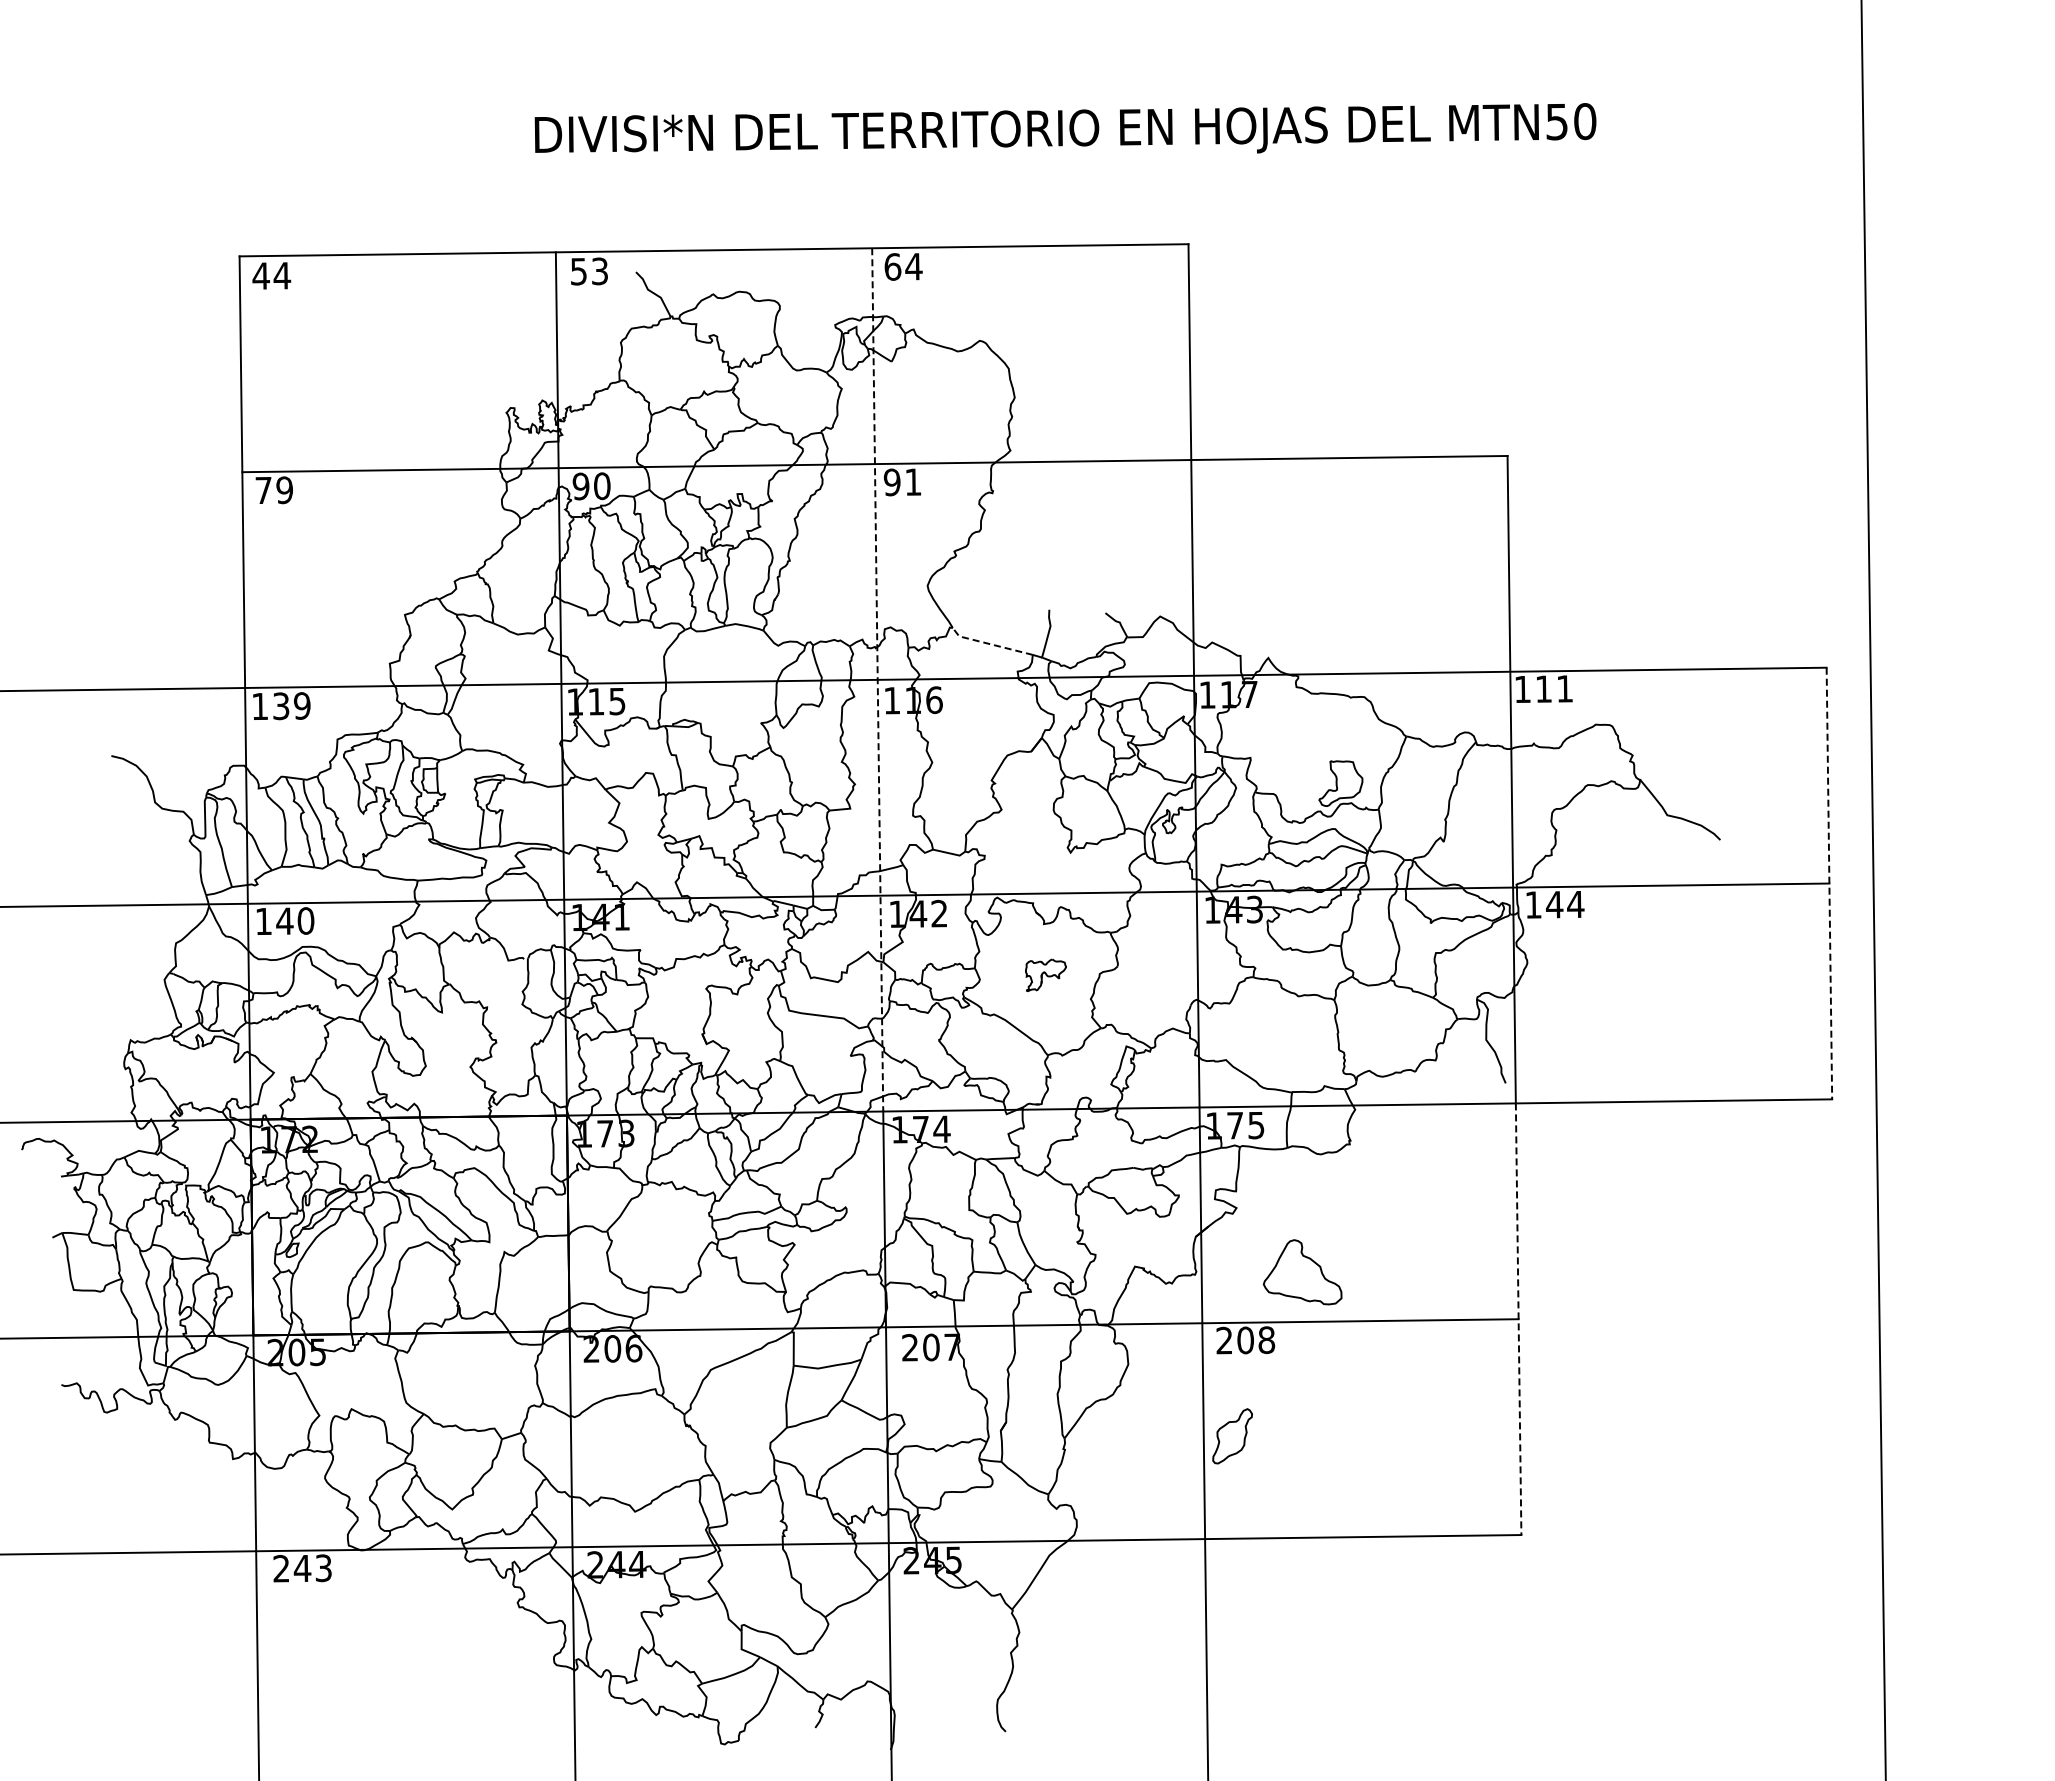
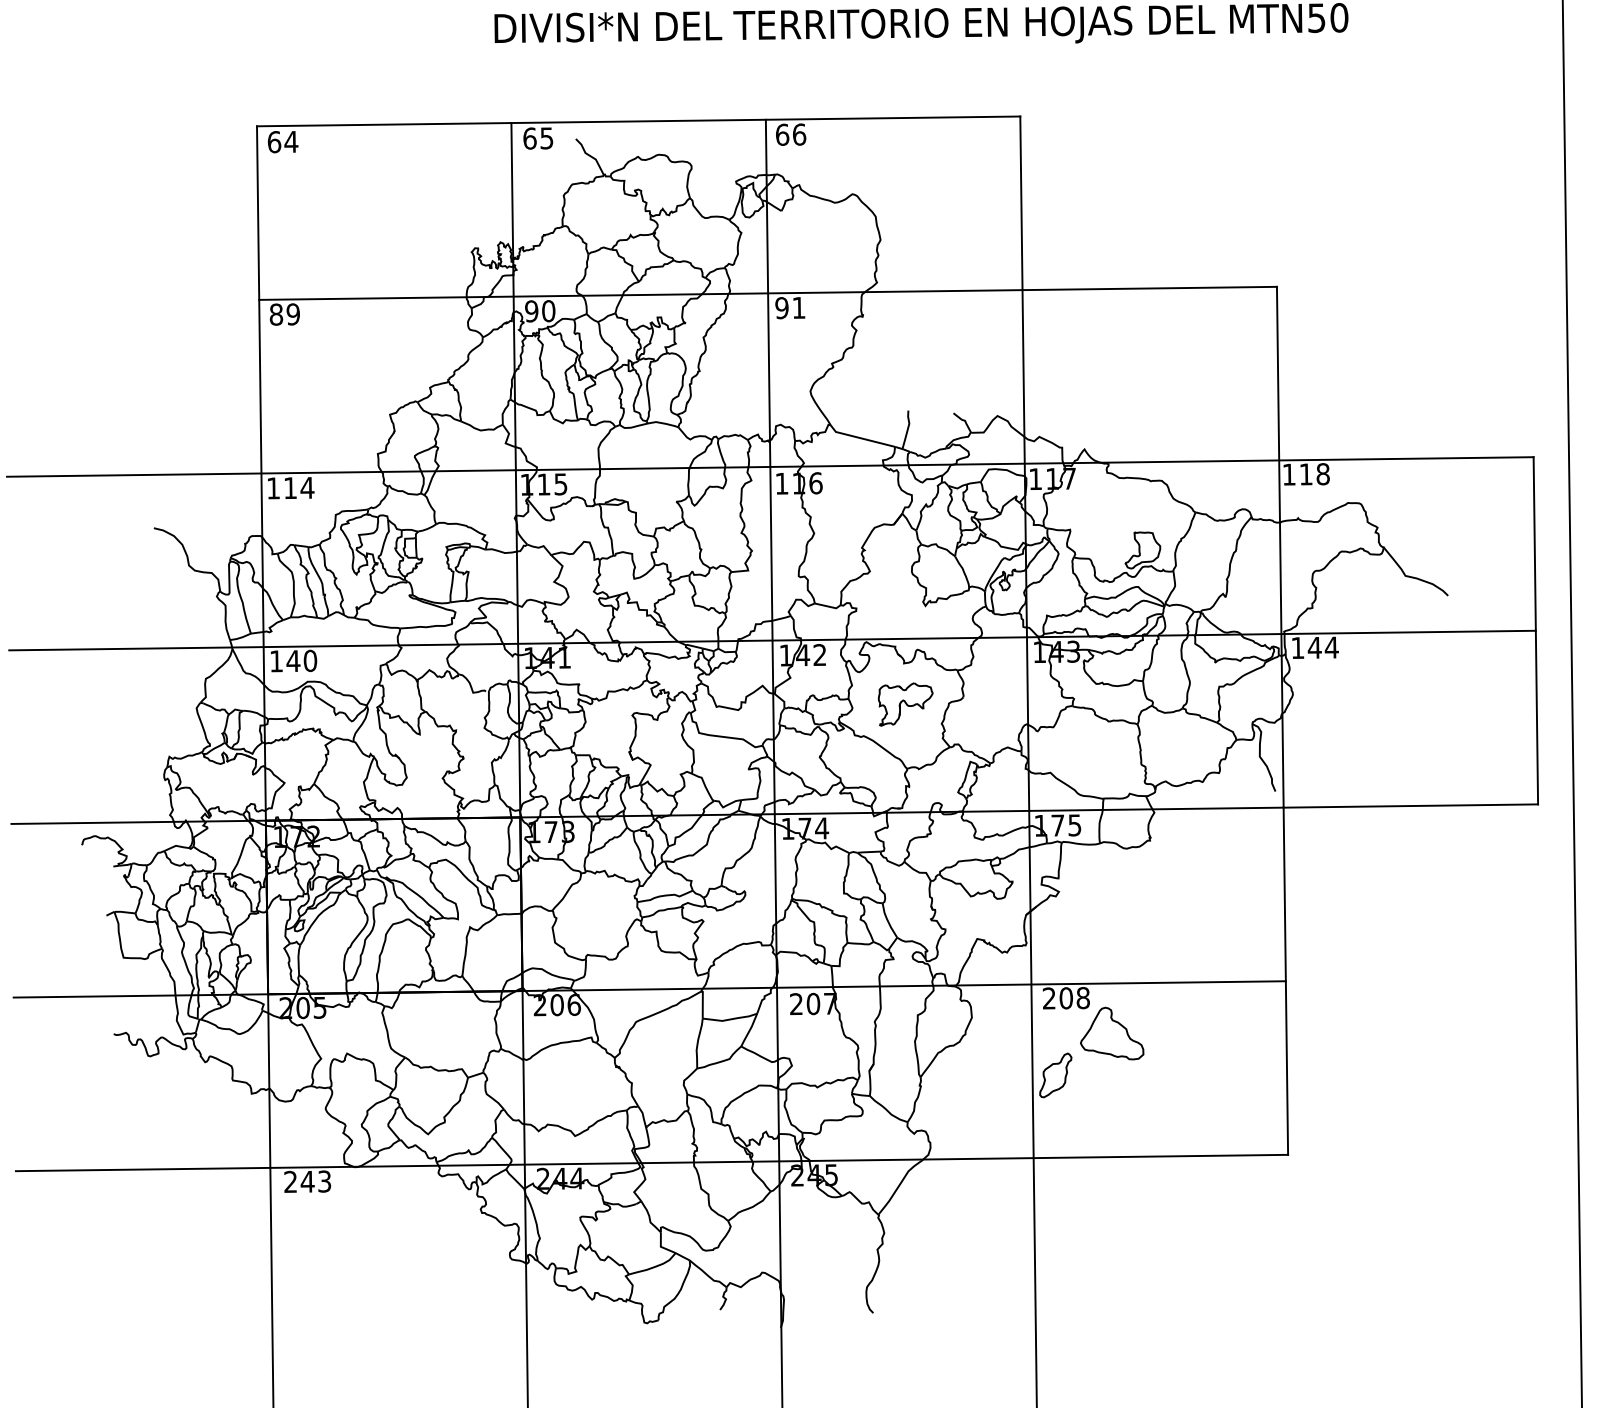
text: (913, 266) -> (799, 134), 64 -> 66
text: (588, 271) -> (537, 138), 53 -> 65
text: (260, 275) -> (273, 141), 44 -> 64
text: (263, 490) -> (276, 314), 79 -> 89
line: (990, 644) -> (861, 438), dashed -> solid
line: (877, 679) -> (770, 466), dashed -> solid
text: (1564, 688) -> (1322, 473), 111 -> 118
text: (292, 706) -> (299, 488), 139 -> 114
line: (1829, 883) -> (1535, 630), dashed -> solid
part: (1045, 975) -> (905, 704), size x1.67
part: (1302, 1272) -> (1112, 1033), moved
line: (1518, 1319) -> (1285, 981), dashed -> solid

